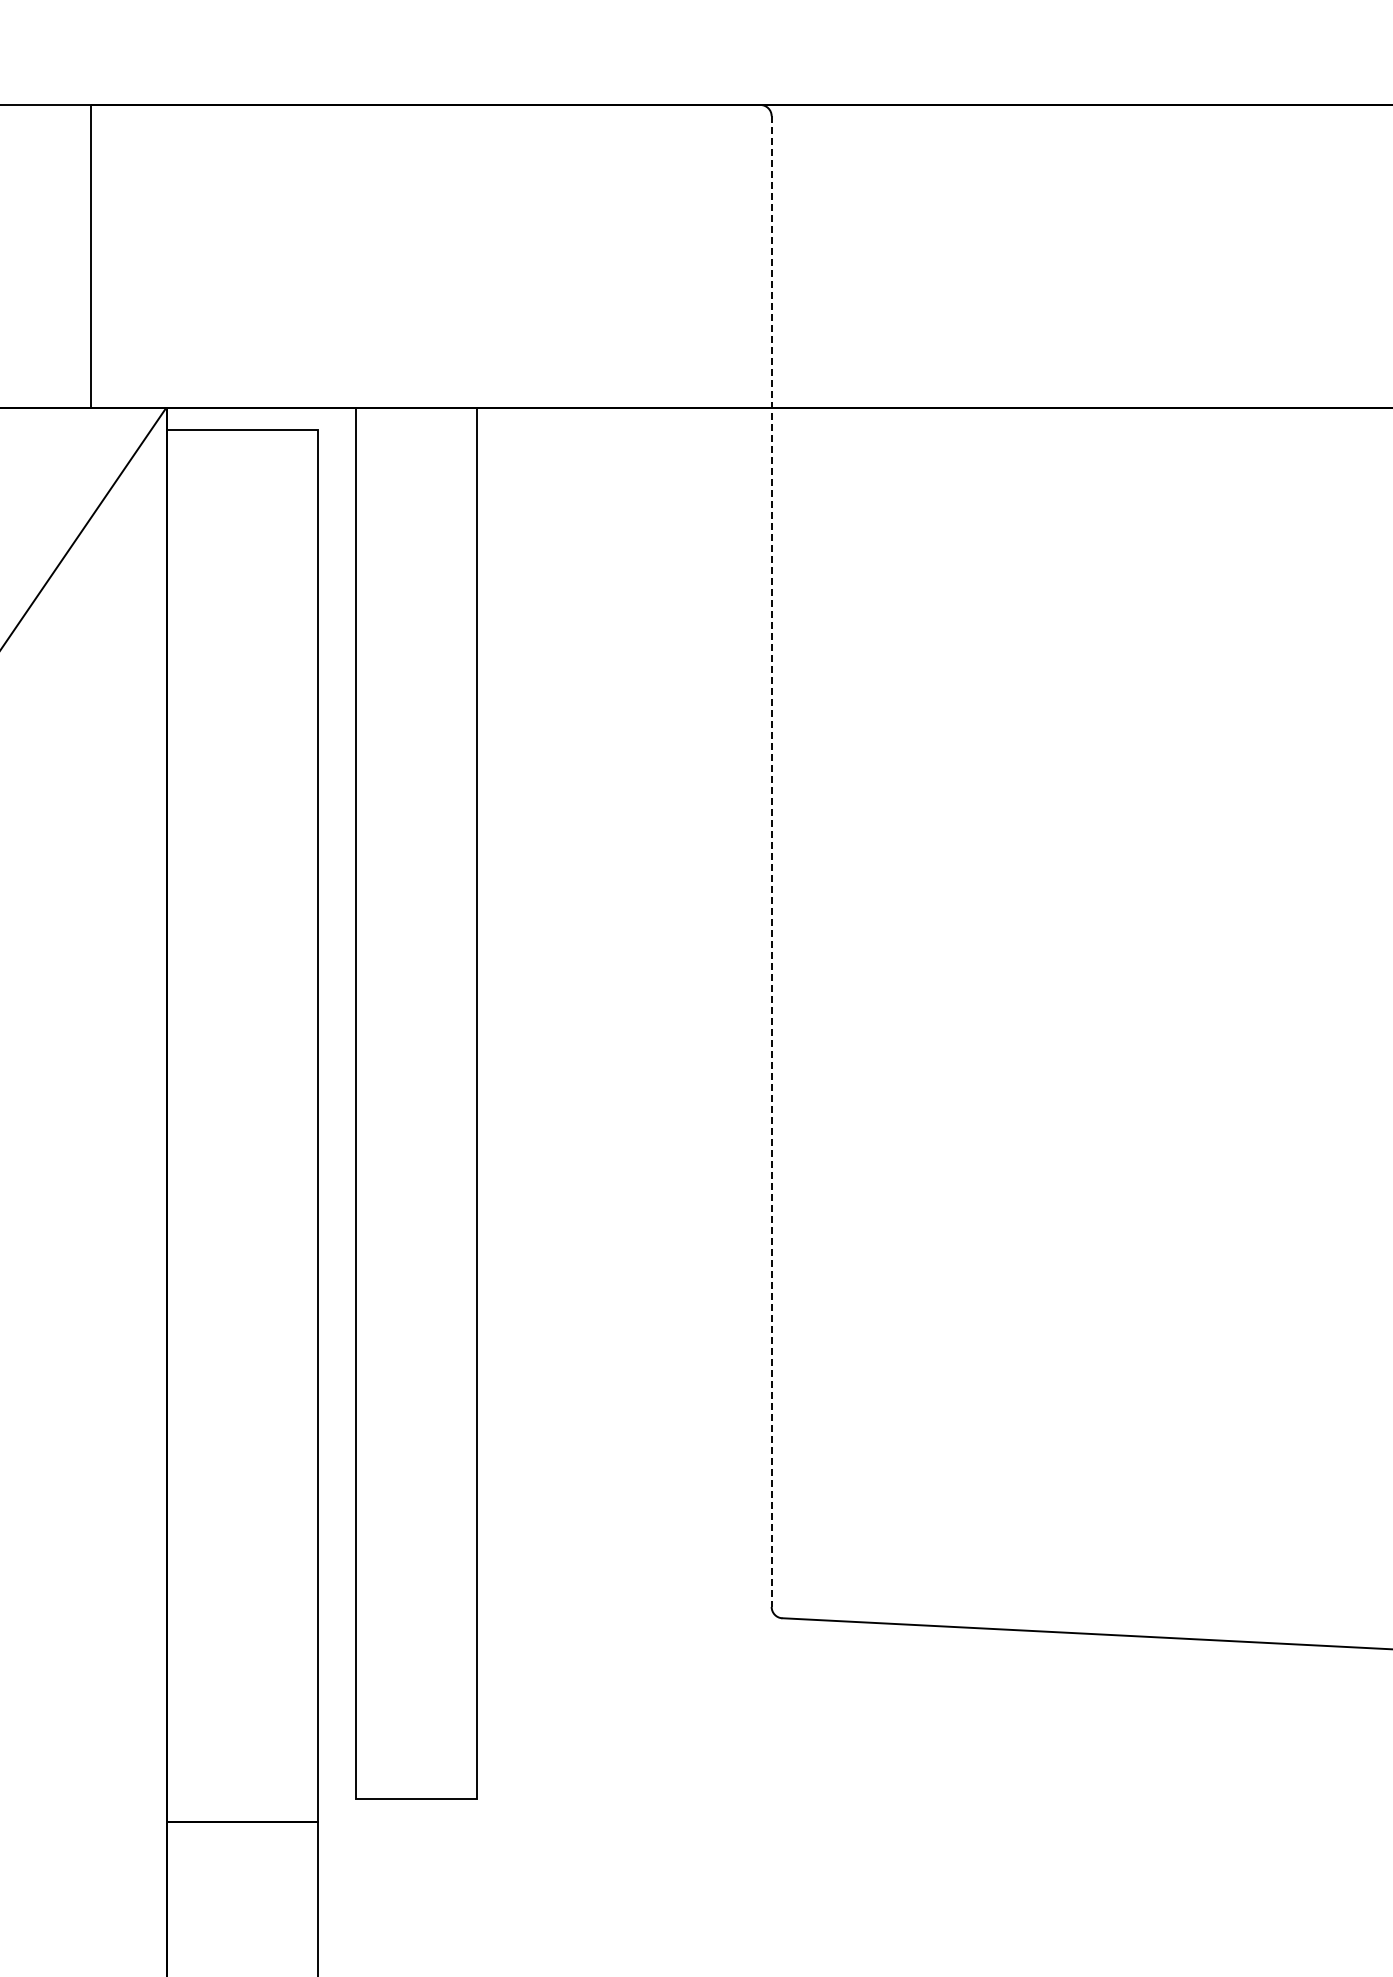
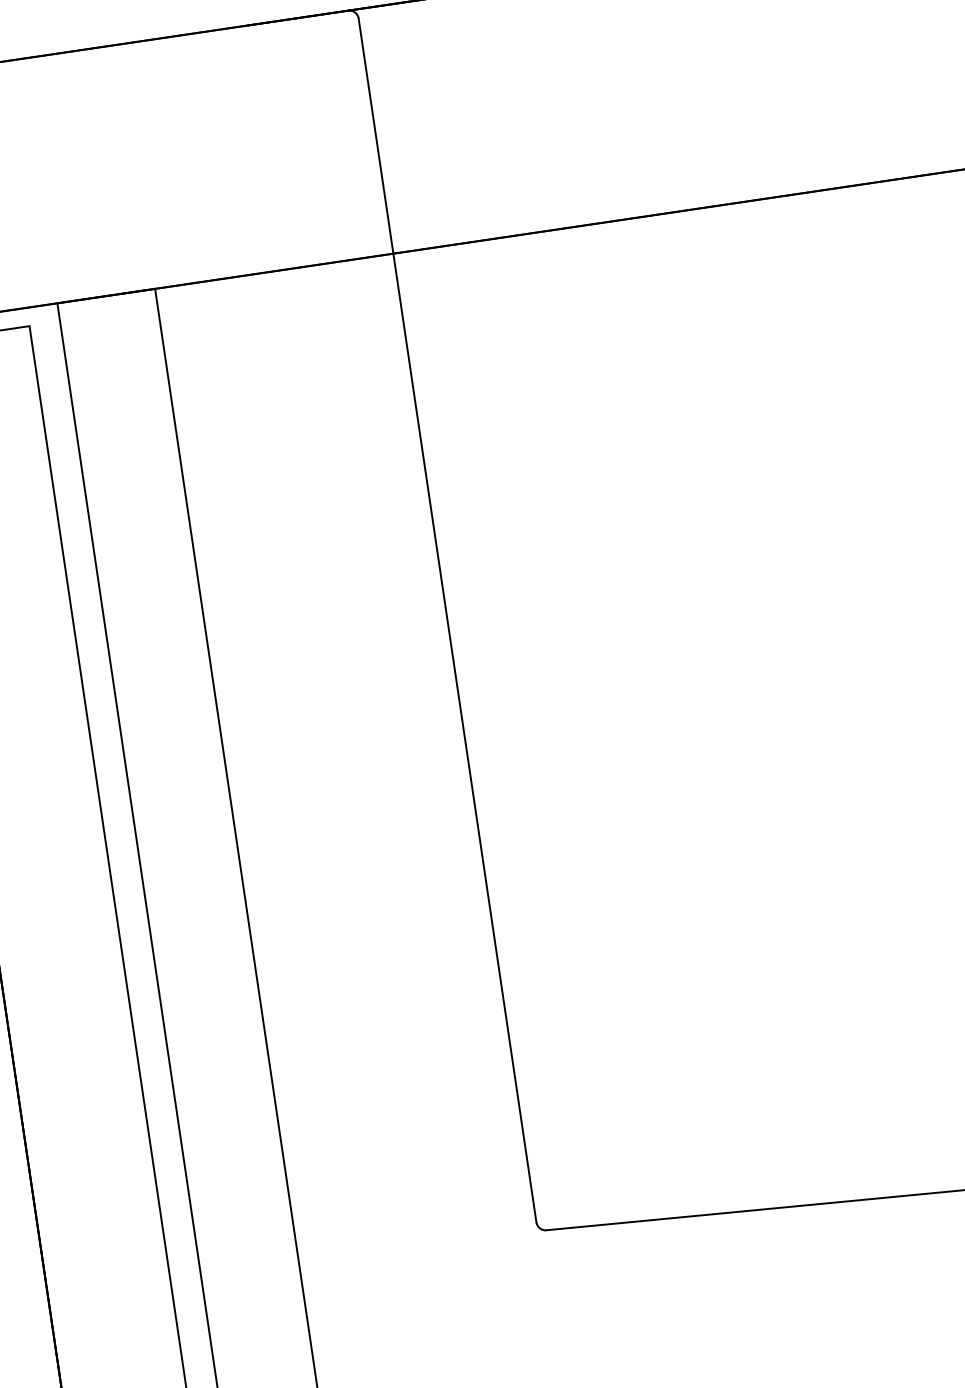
line: (771, 862) -> (447, 621), dashed -> solid

